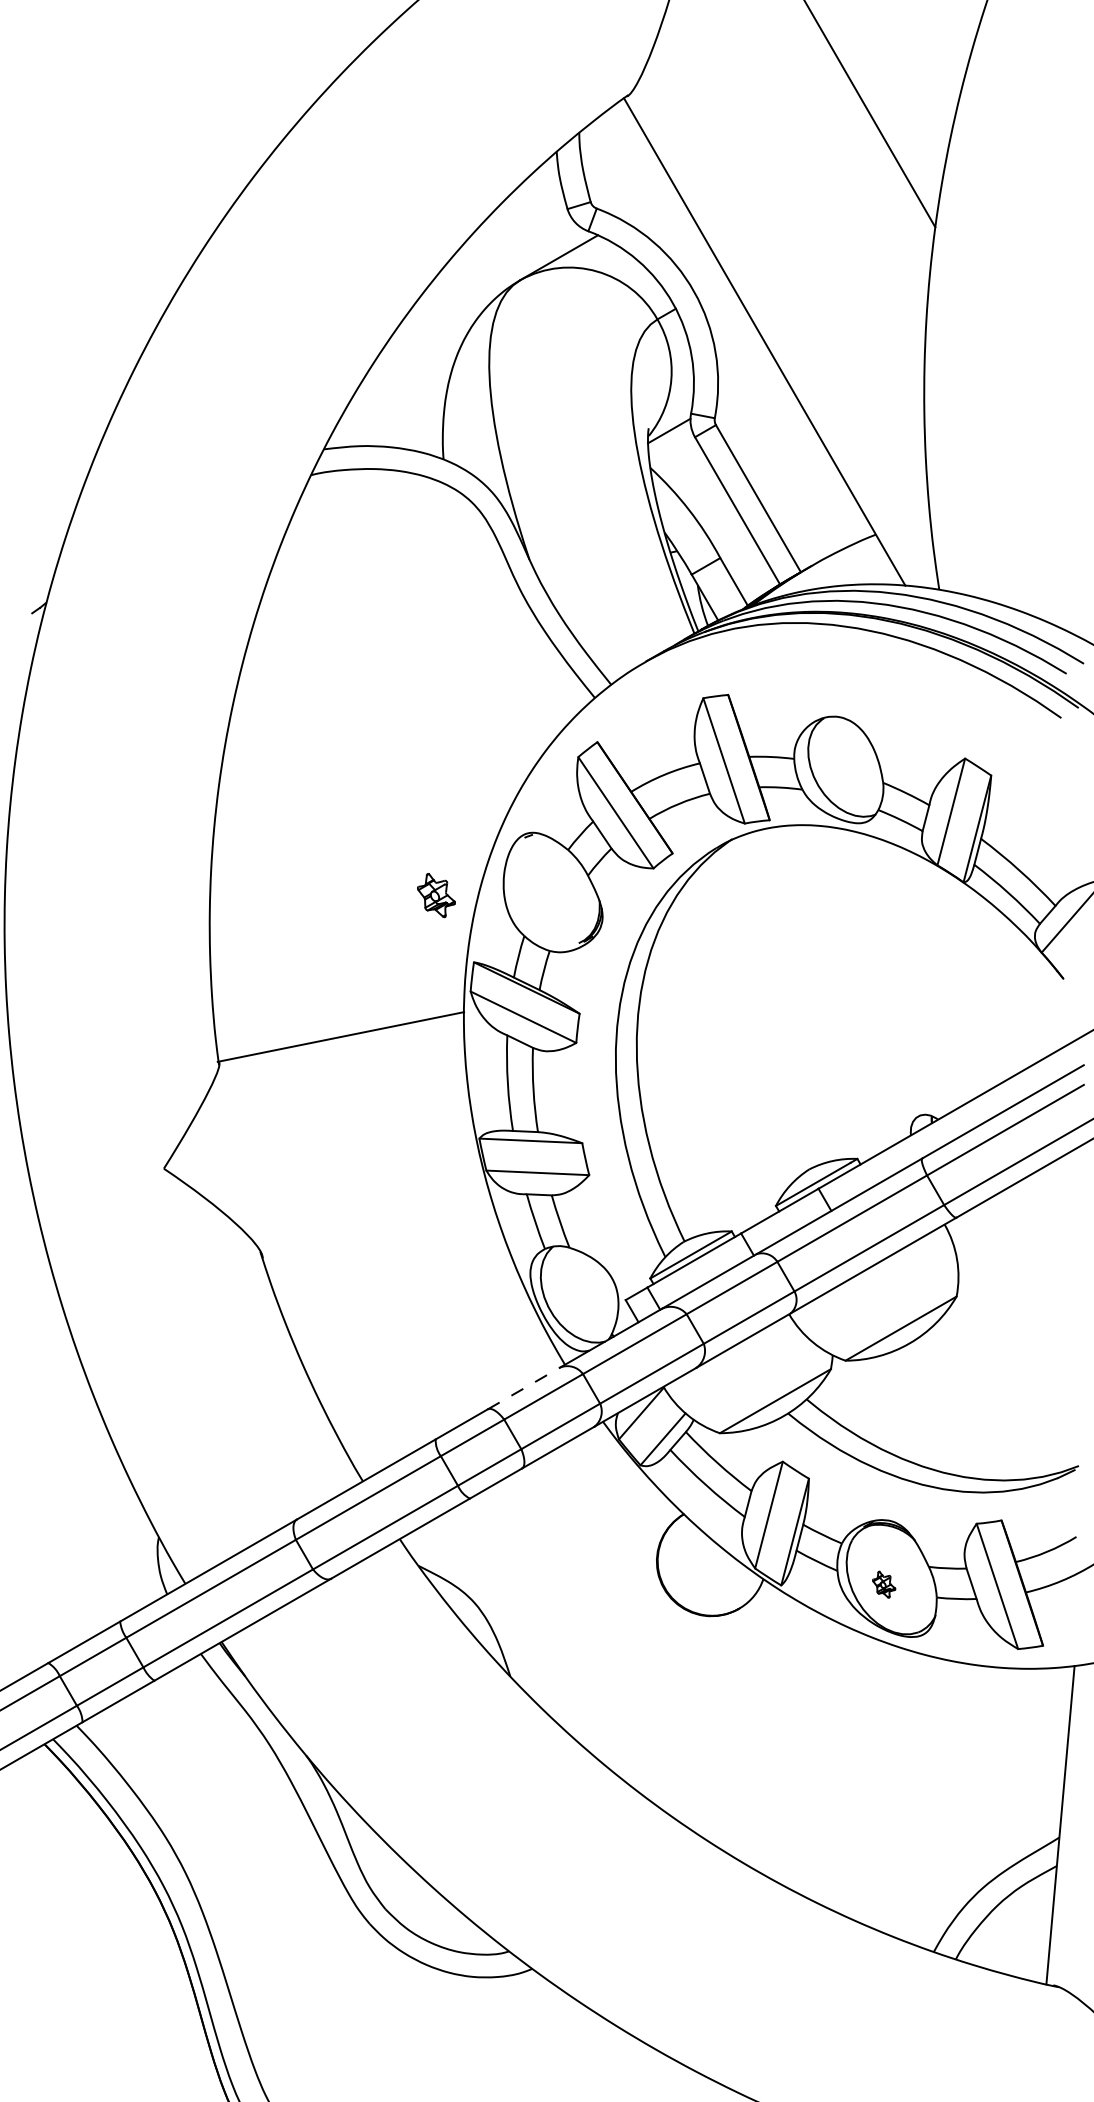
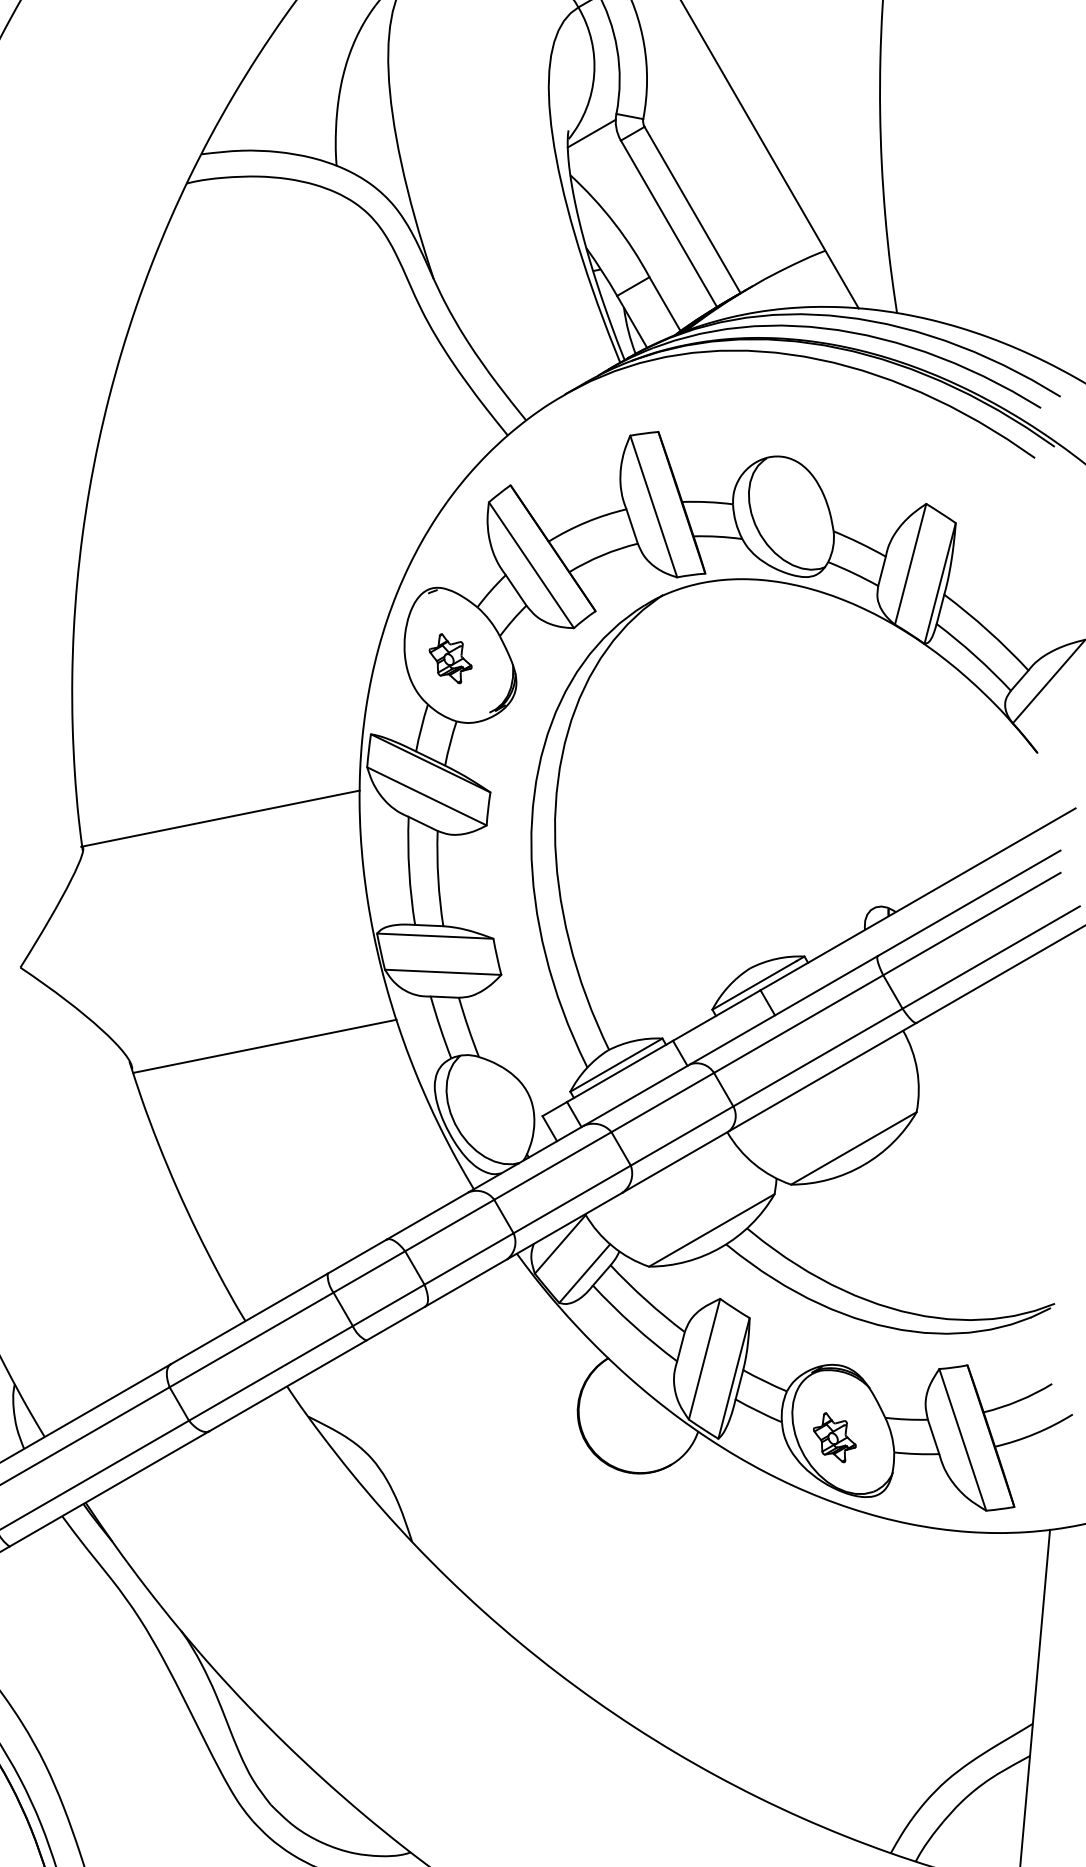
part: (436, 895) -> (450, 658), moved
line: (379, 1237) -> (264, 1045), added
line: (524, 1388) -> (428, 1216), dashed -> solid
part: (883, 1584) -> (833, 1437), size x1.67

